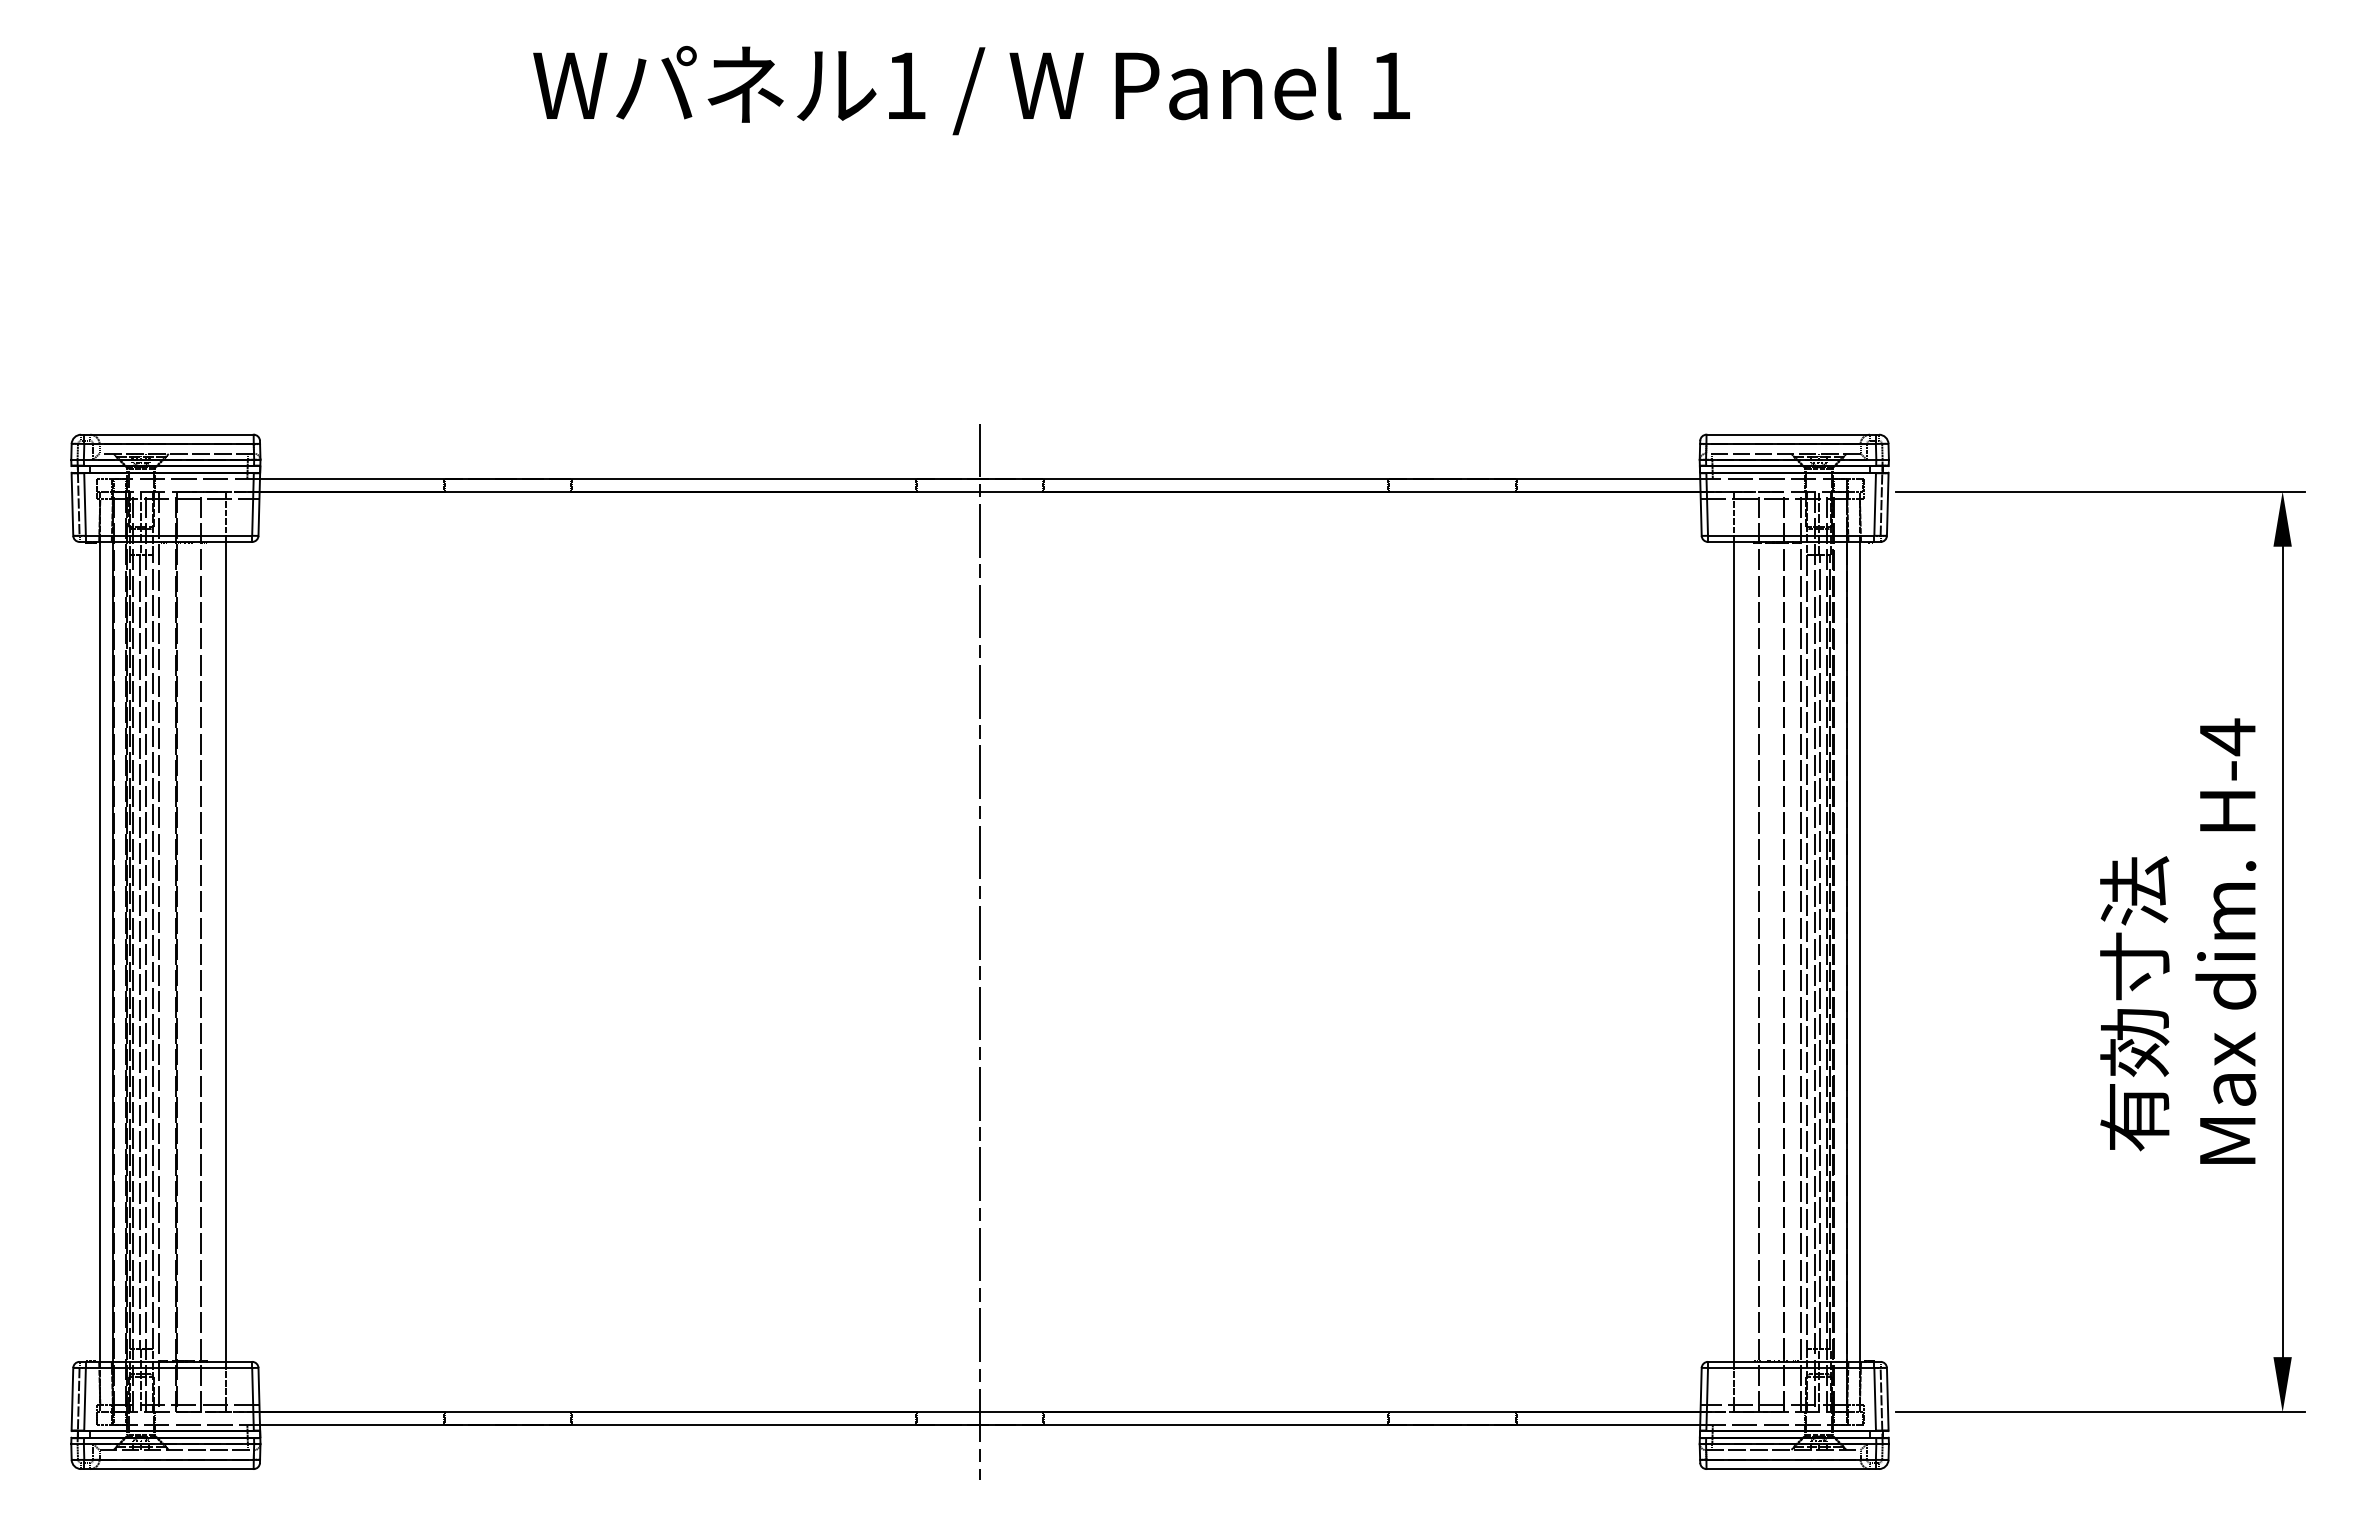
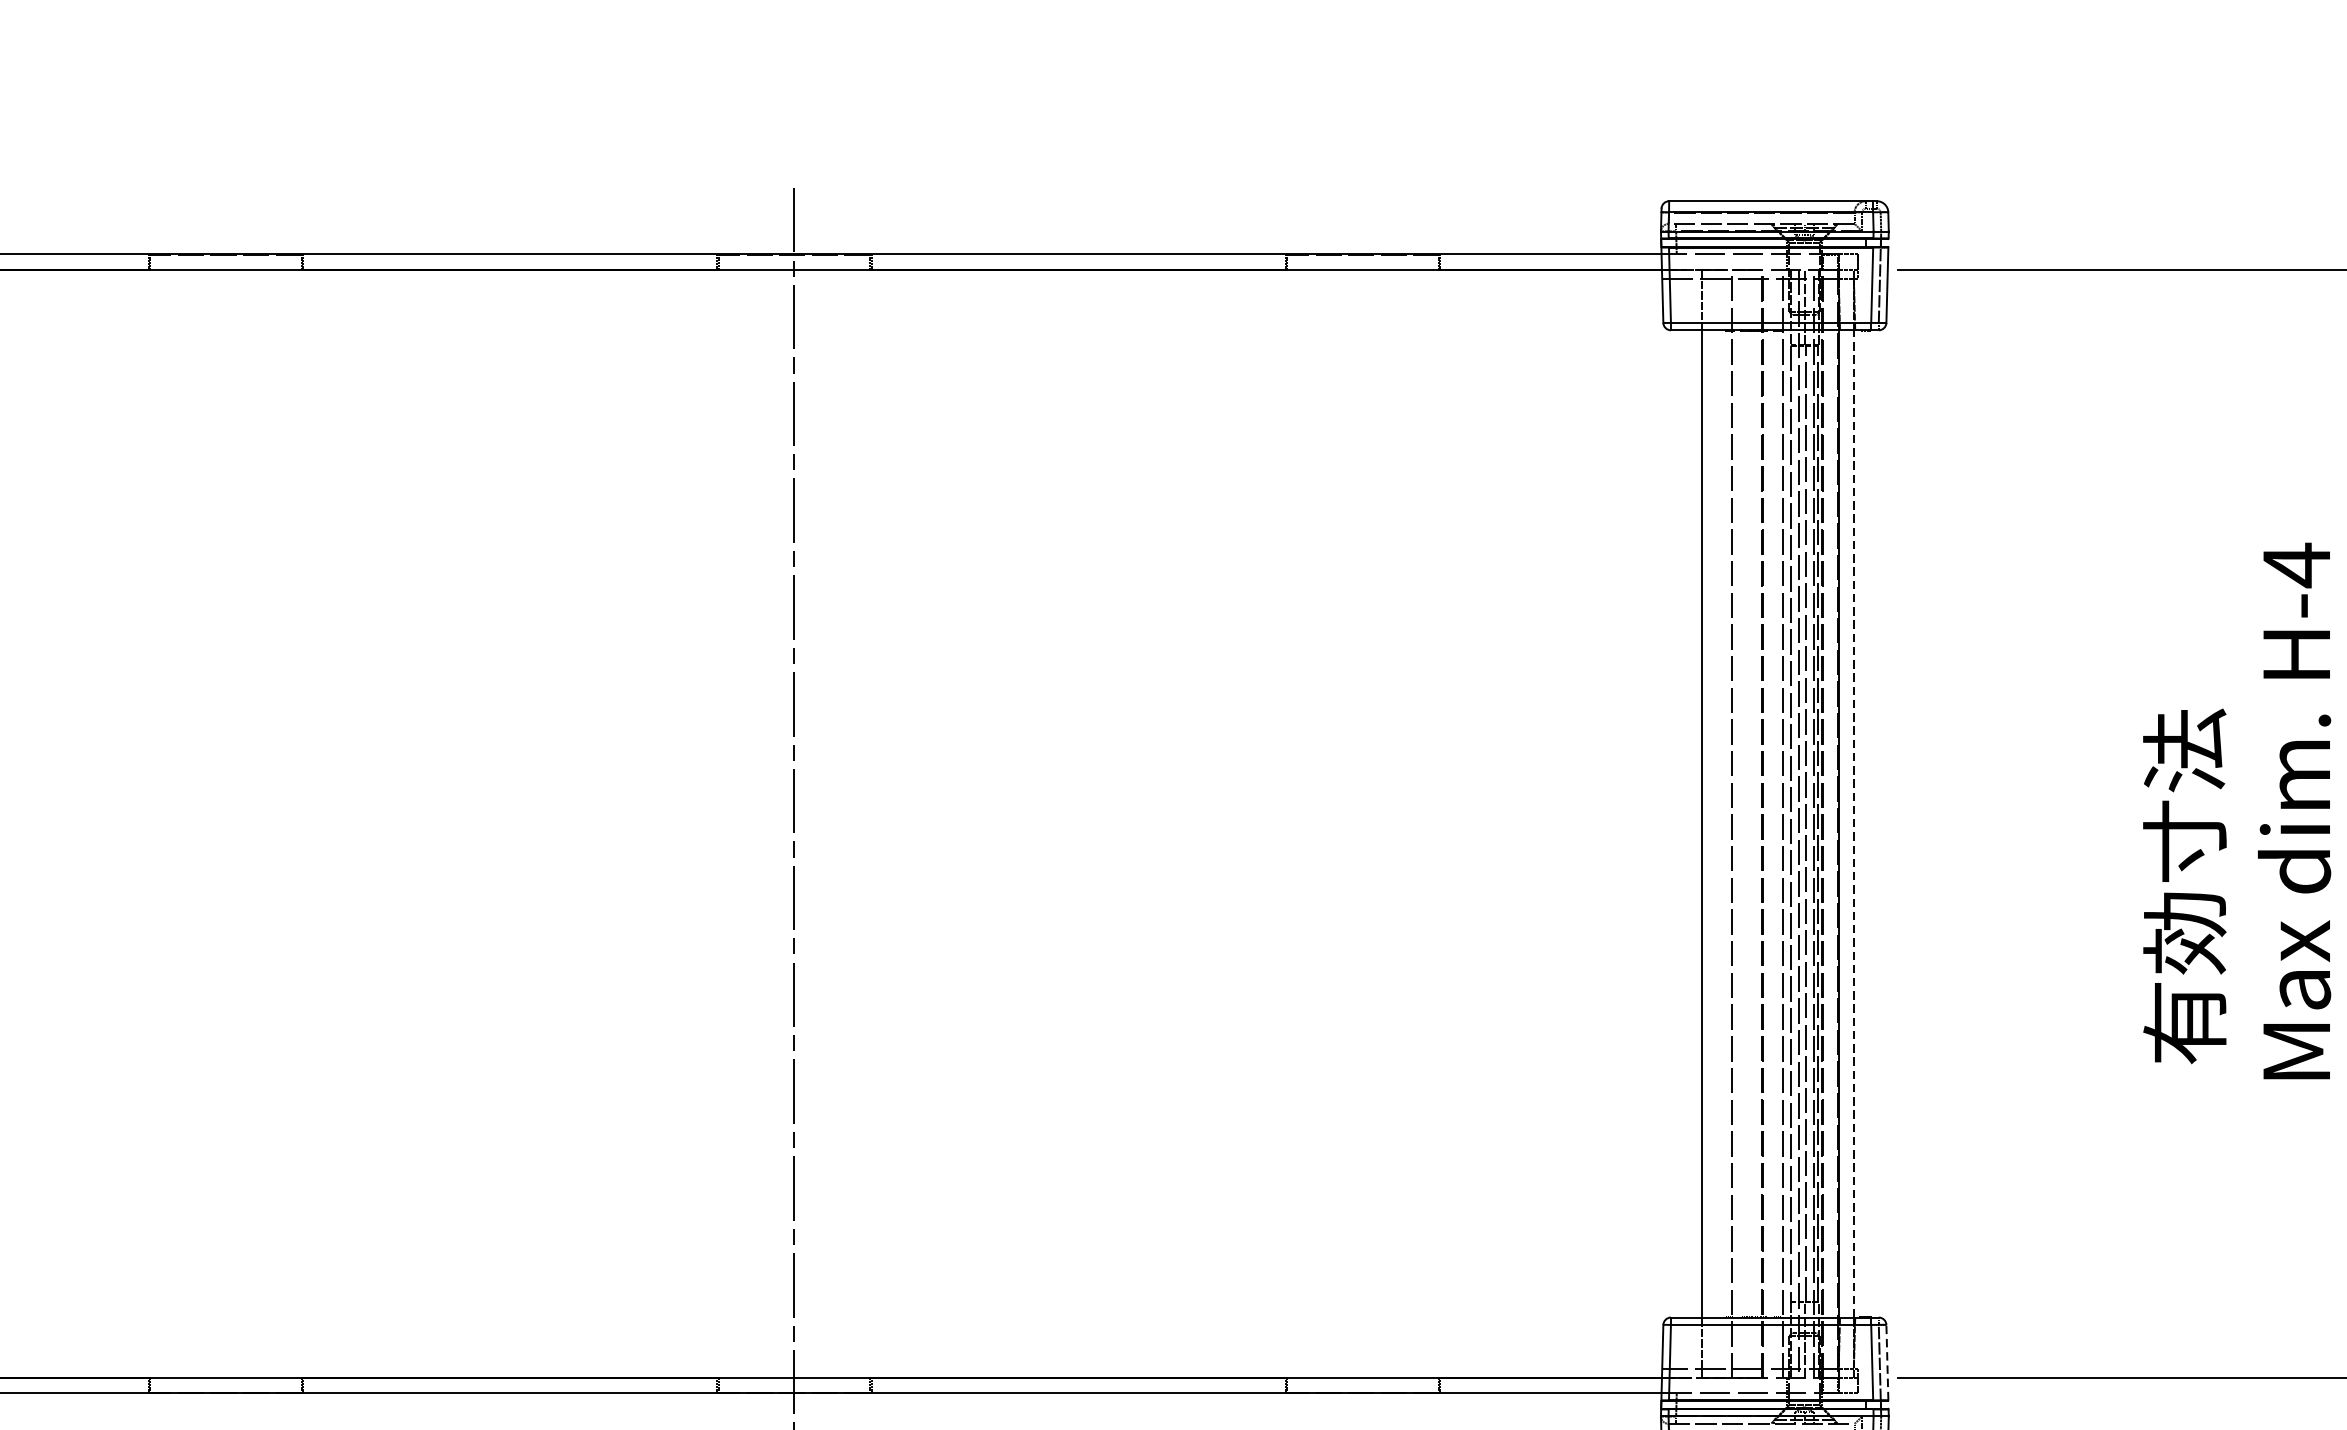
line: (1859, 951) -> (1853, 823), solid -> dashed
line: (1887, 1398) -> (1887, 1361), solid -> dashed

